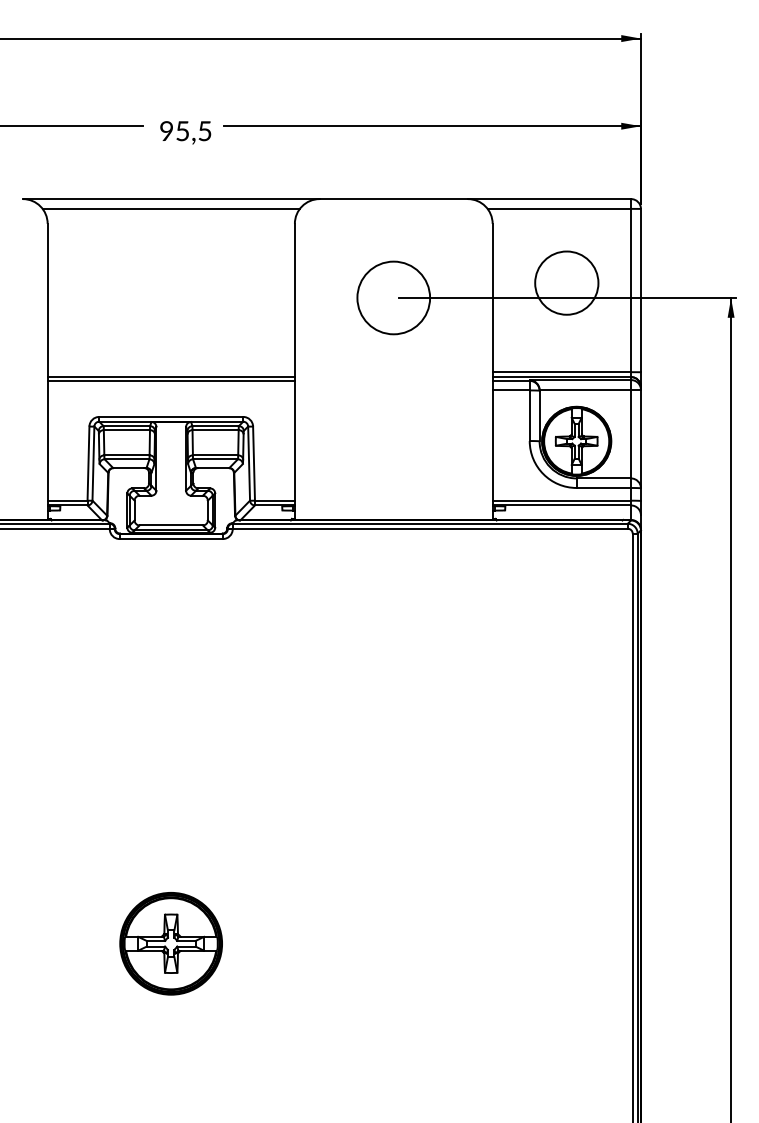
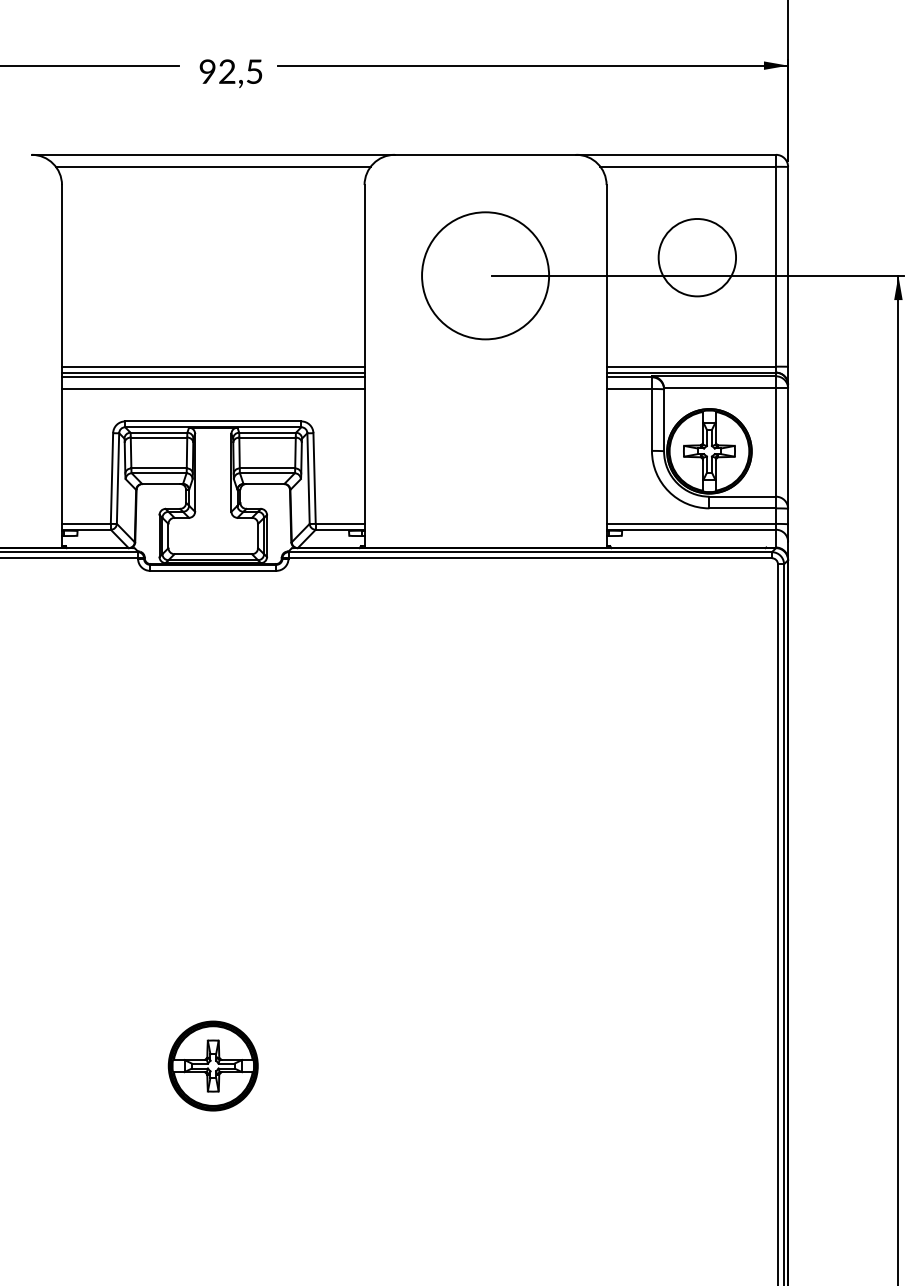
text: (182, 131) -> (227, 72), 95,5 -> 92,5
circle: (393, 297) -> (485, 275), size x1.43
line: (170, 372) -> (212, 367), added
line: (170, 390) -> (212, 389), added
part: (171, 943) -> (213, 1065), size x0.71

